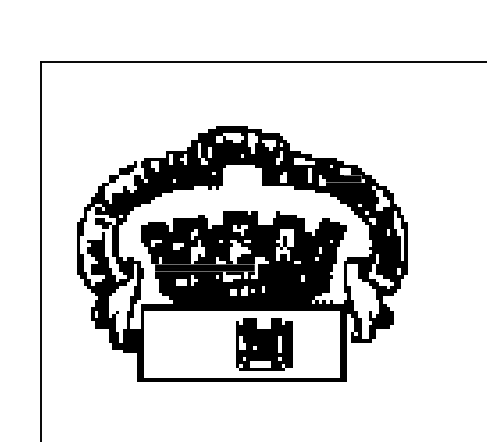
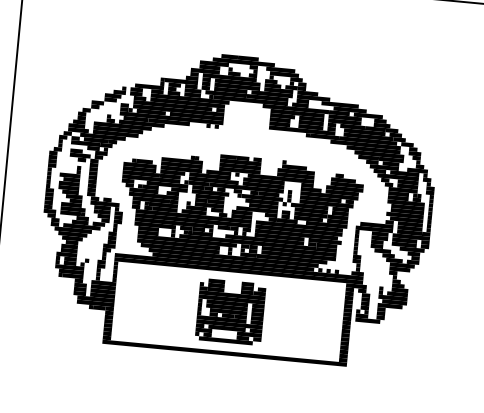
part: (264, 344) -> (231, 311), moved

